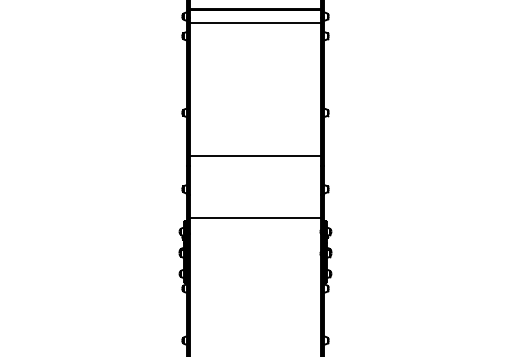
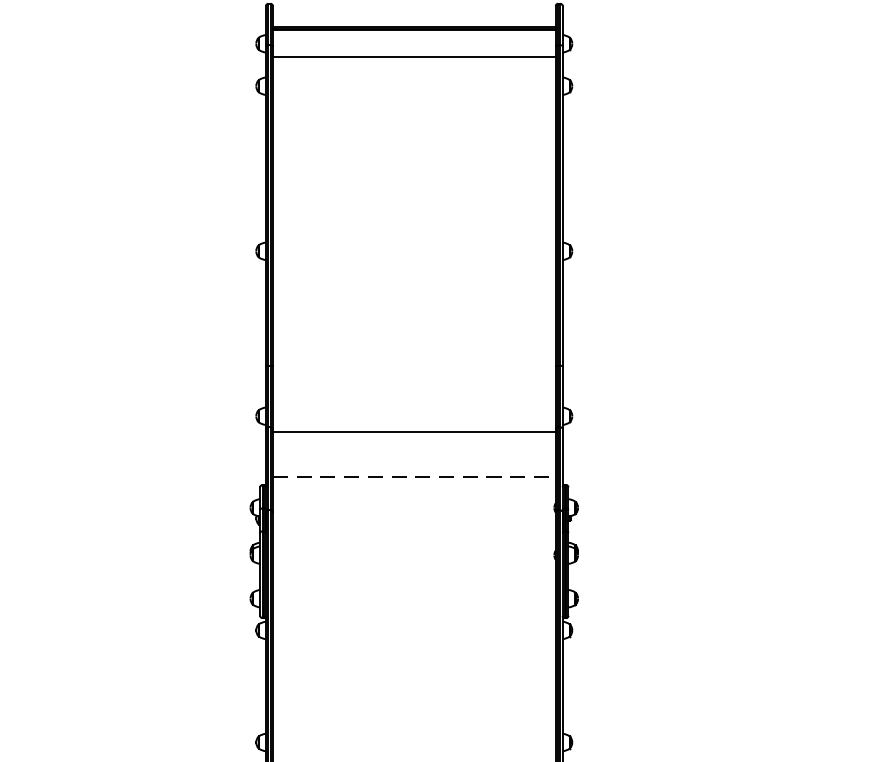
line: (255, 155) -> (414, 431), moved
line: (255, 217) -> (414, 477), solid -> dashed

